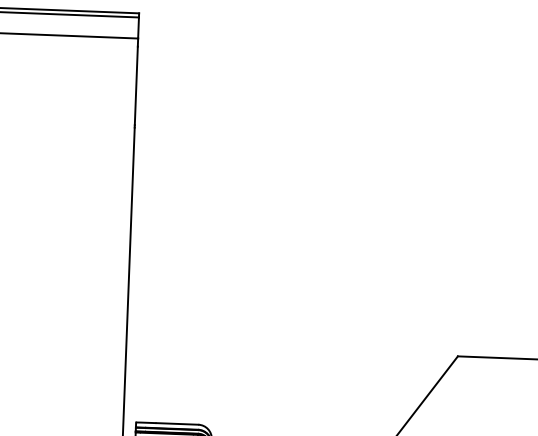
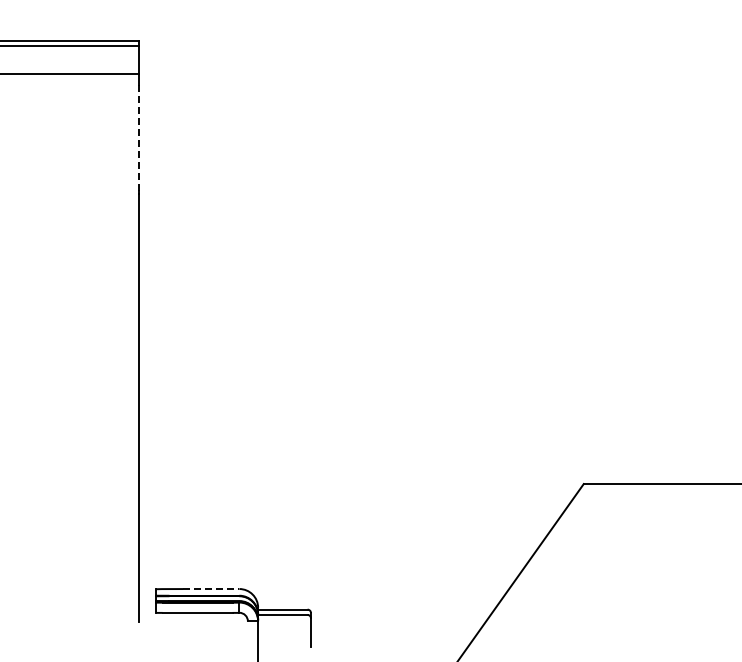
line: (136, 85) -> (138, 137), solid -> dashed
line: (177, 424) -> (211, 589), solid -> dashed

